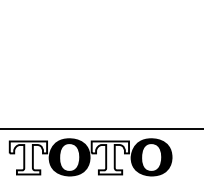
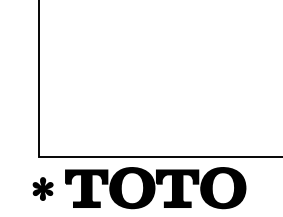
fill: (28, 157) -> (86, 188), added
fill: (110, 157) -> (177, 188), added

